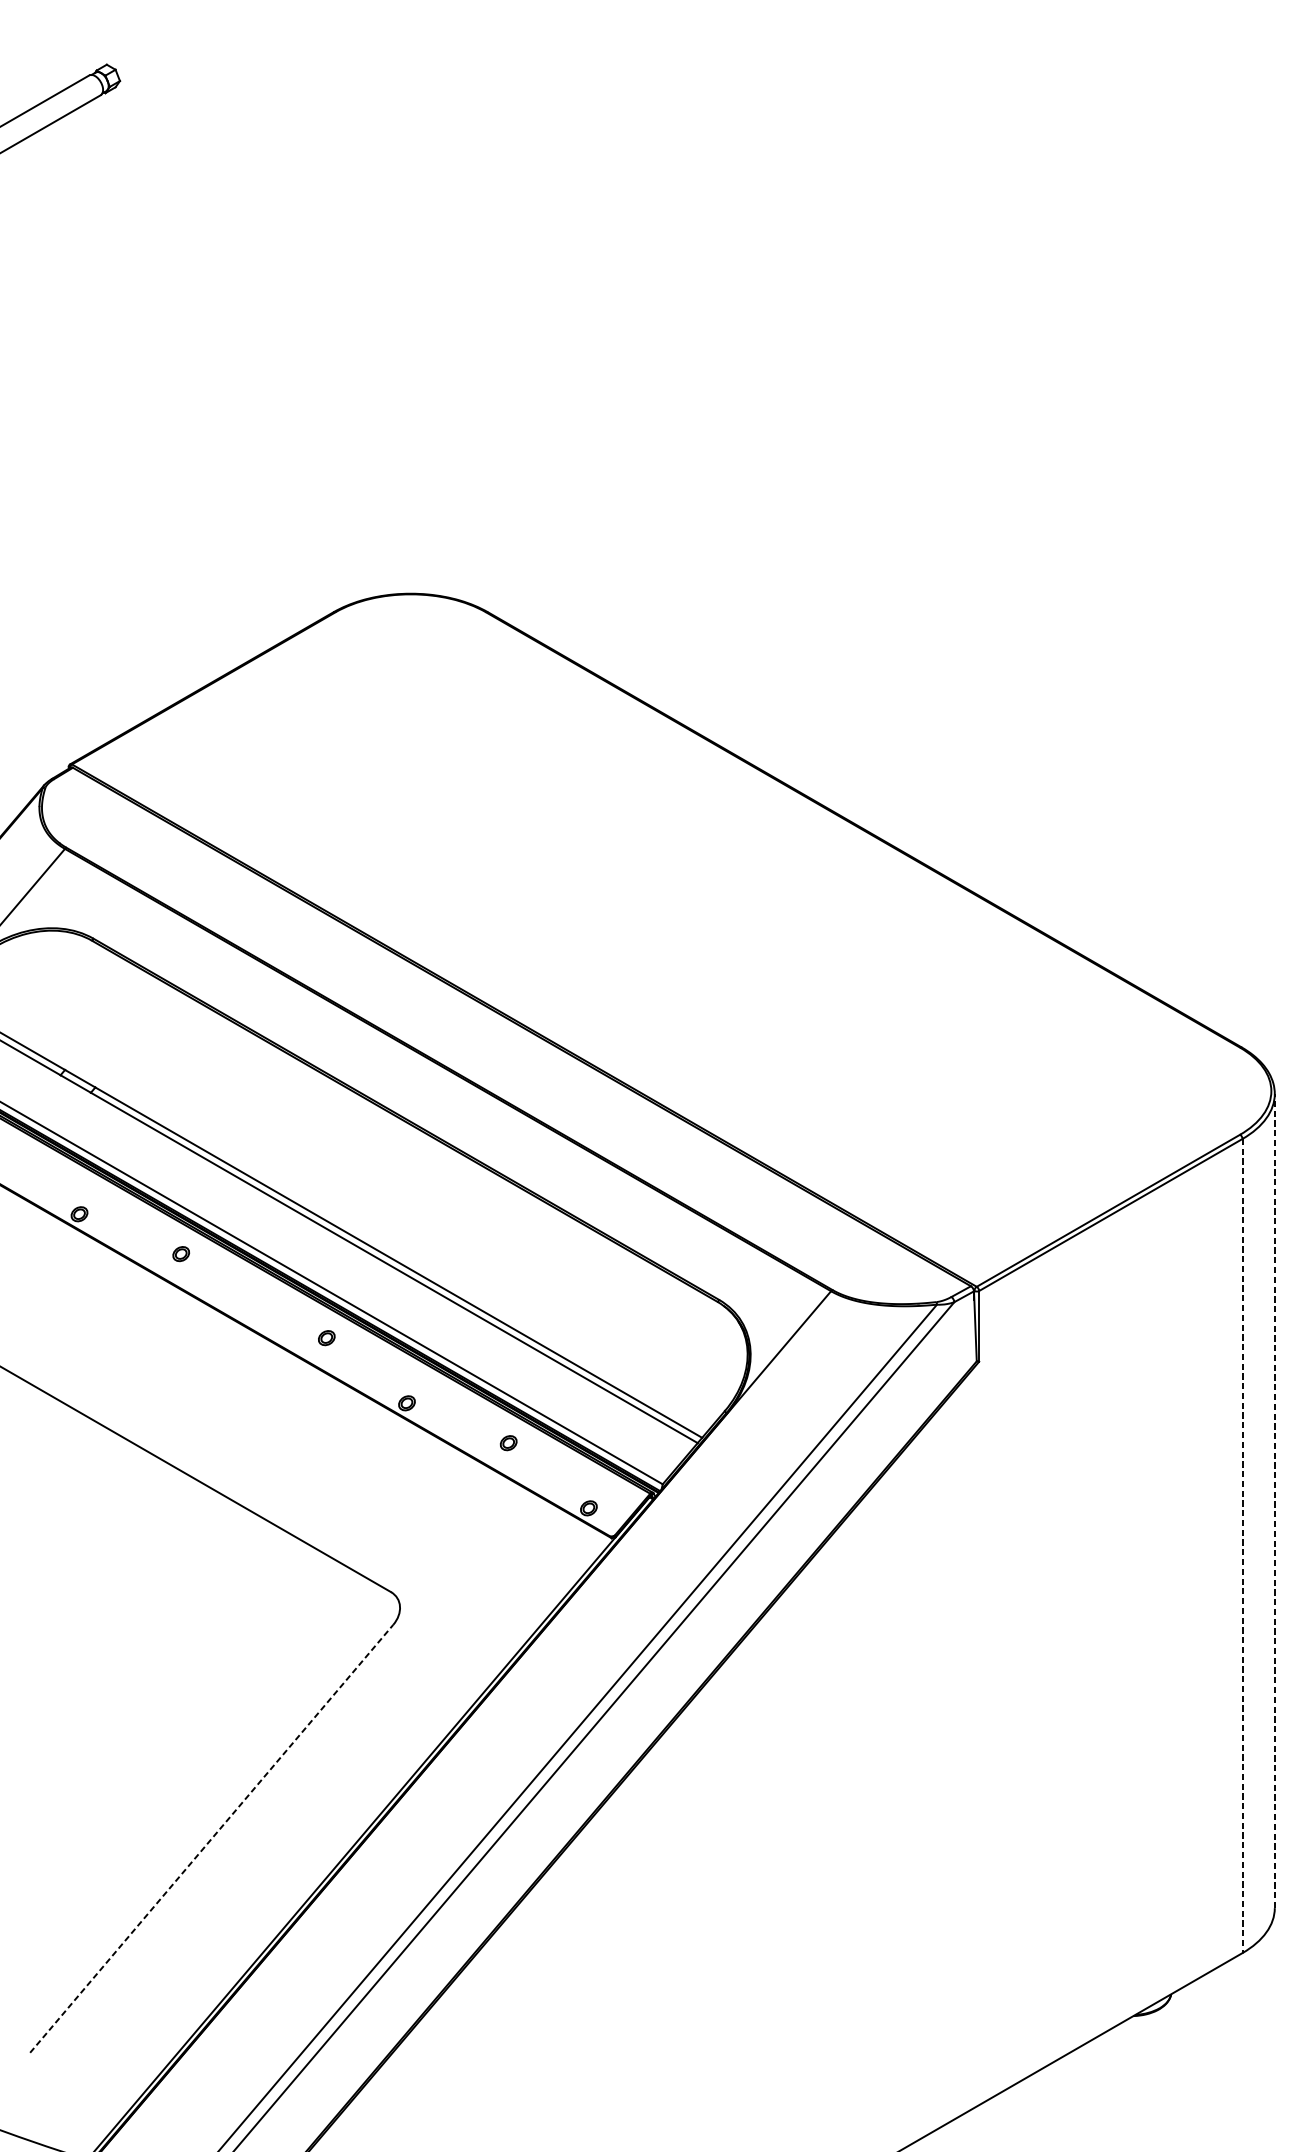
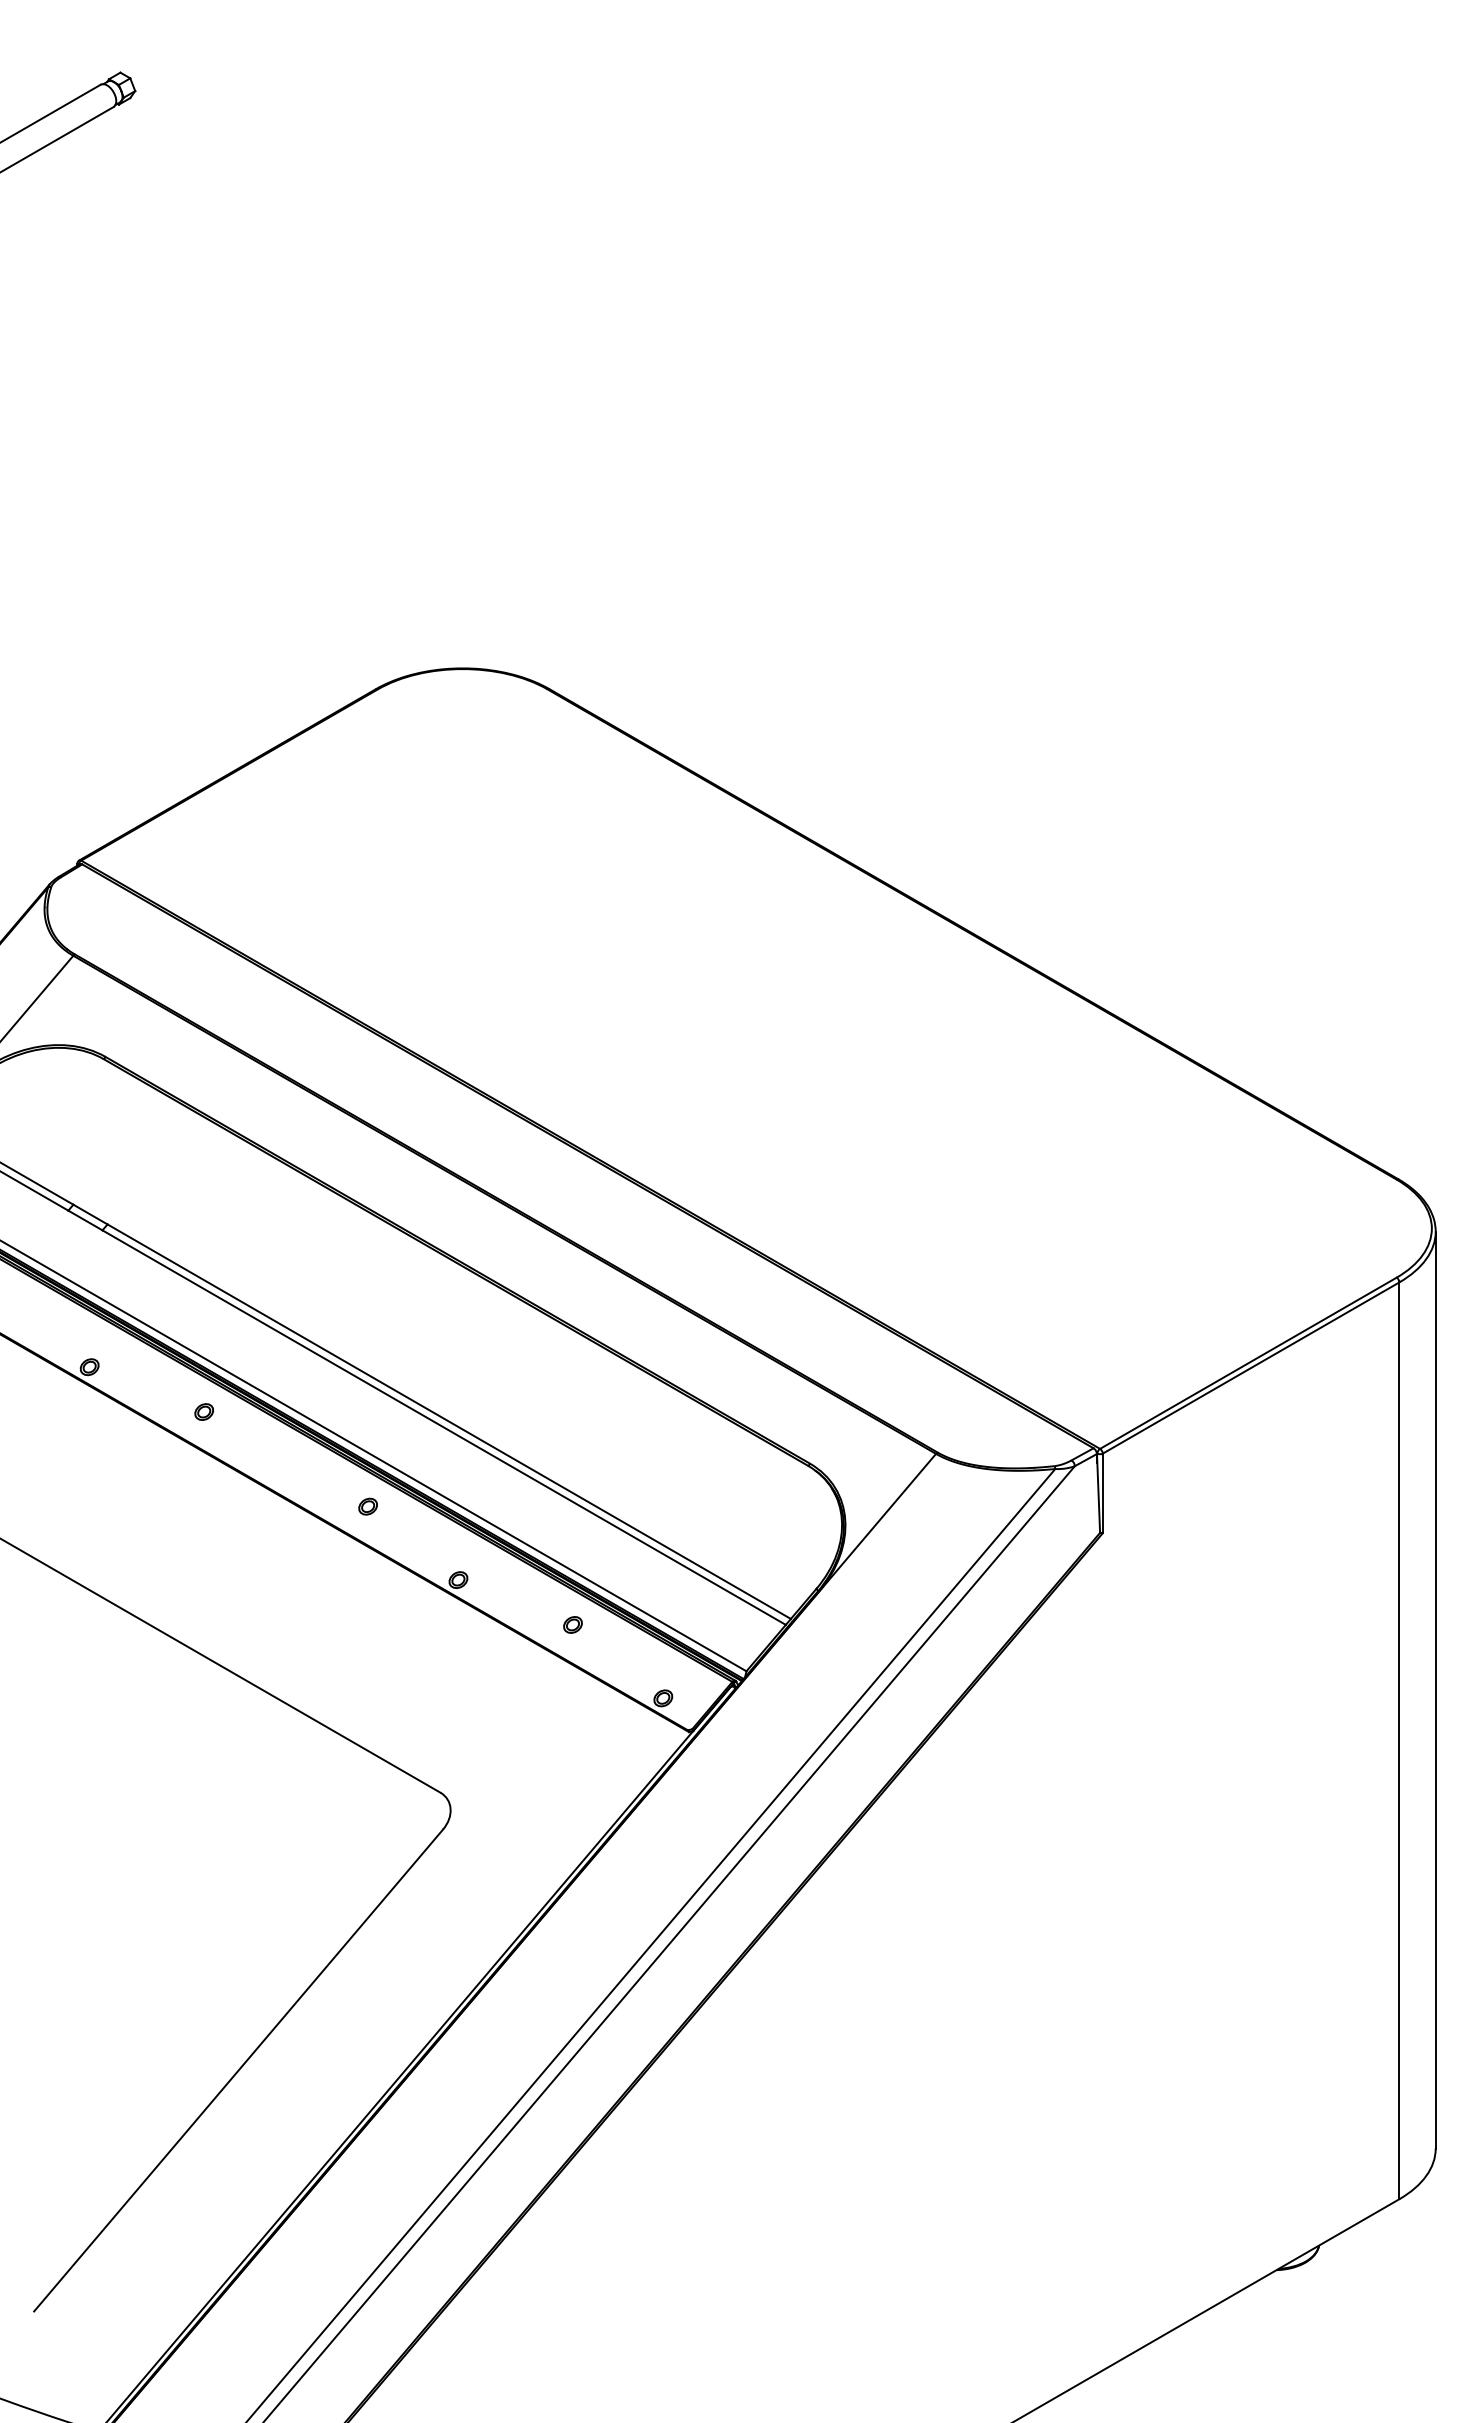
line: (1274, 1500) -> (1435, 1689), dashed -> solid
line: (1242, 1546) -> (1399, 1741), dashed -> solid
line: (211, 1838) -> (238, 2070), dashed -> solid

